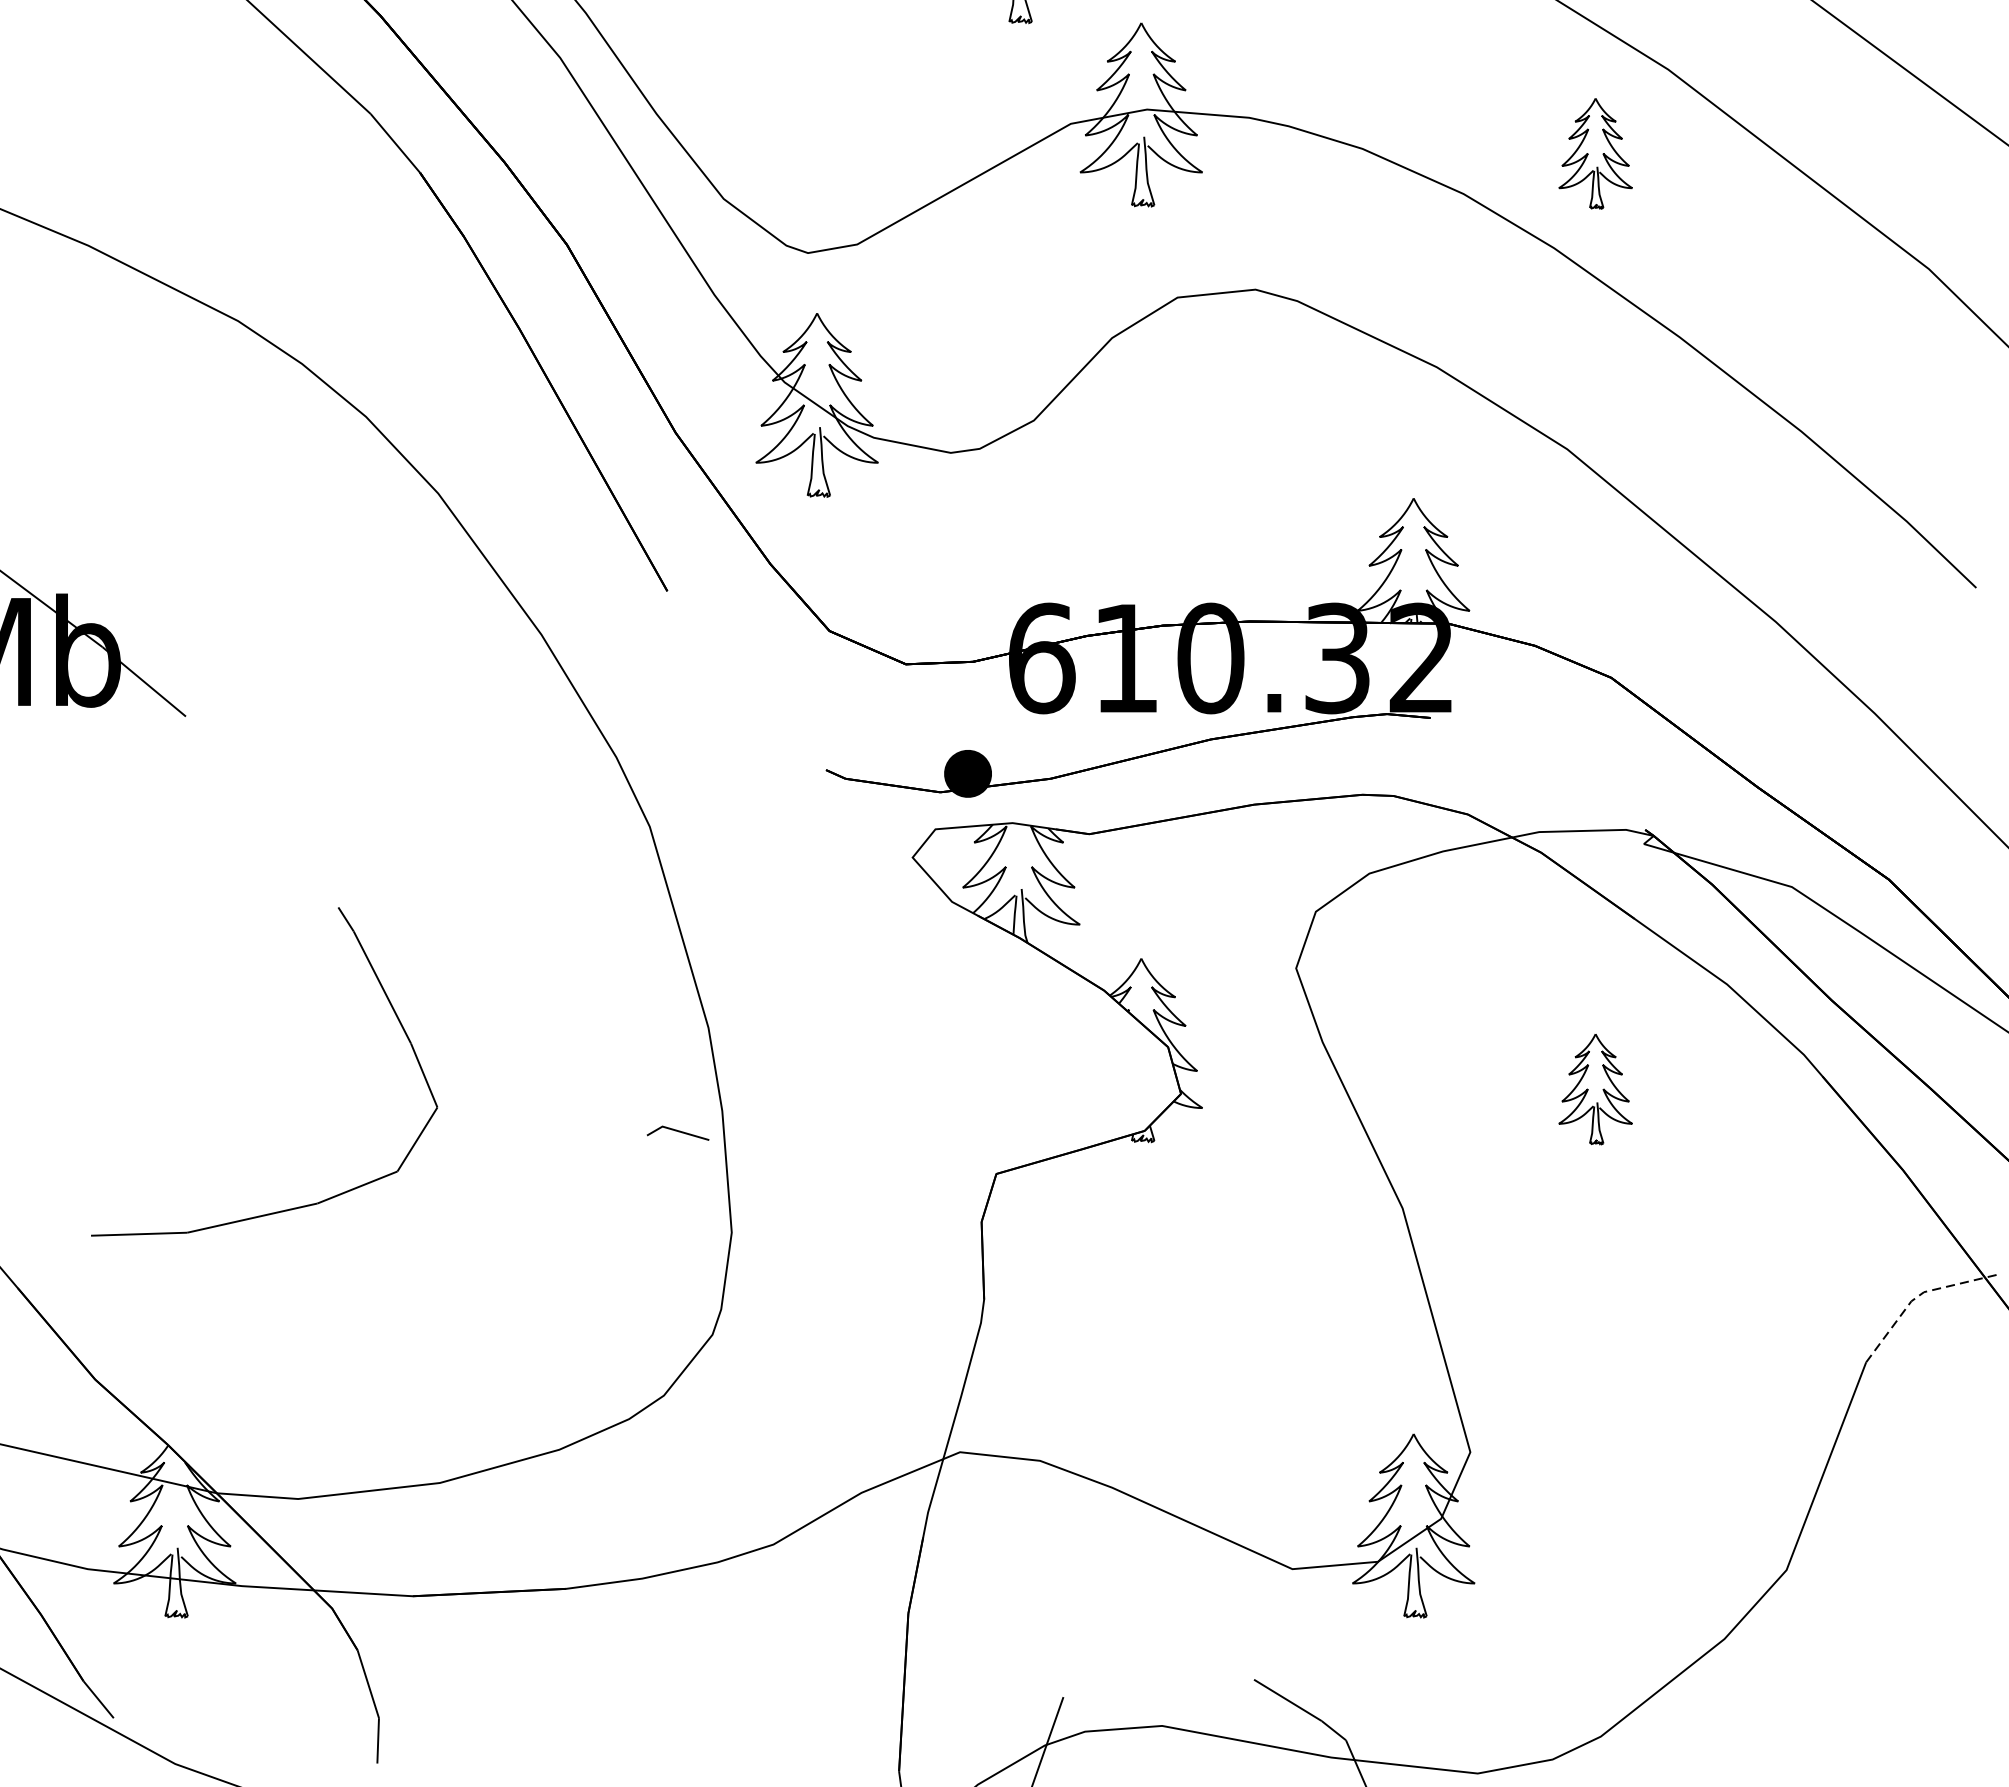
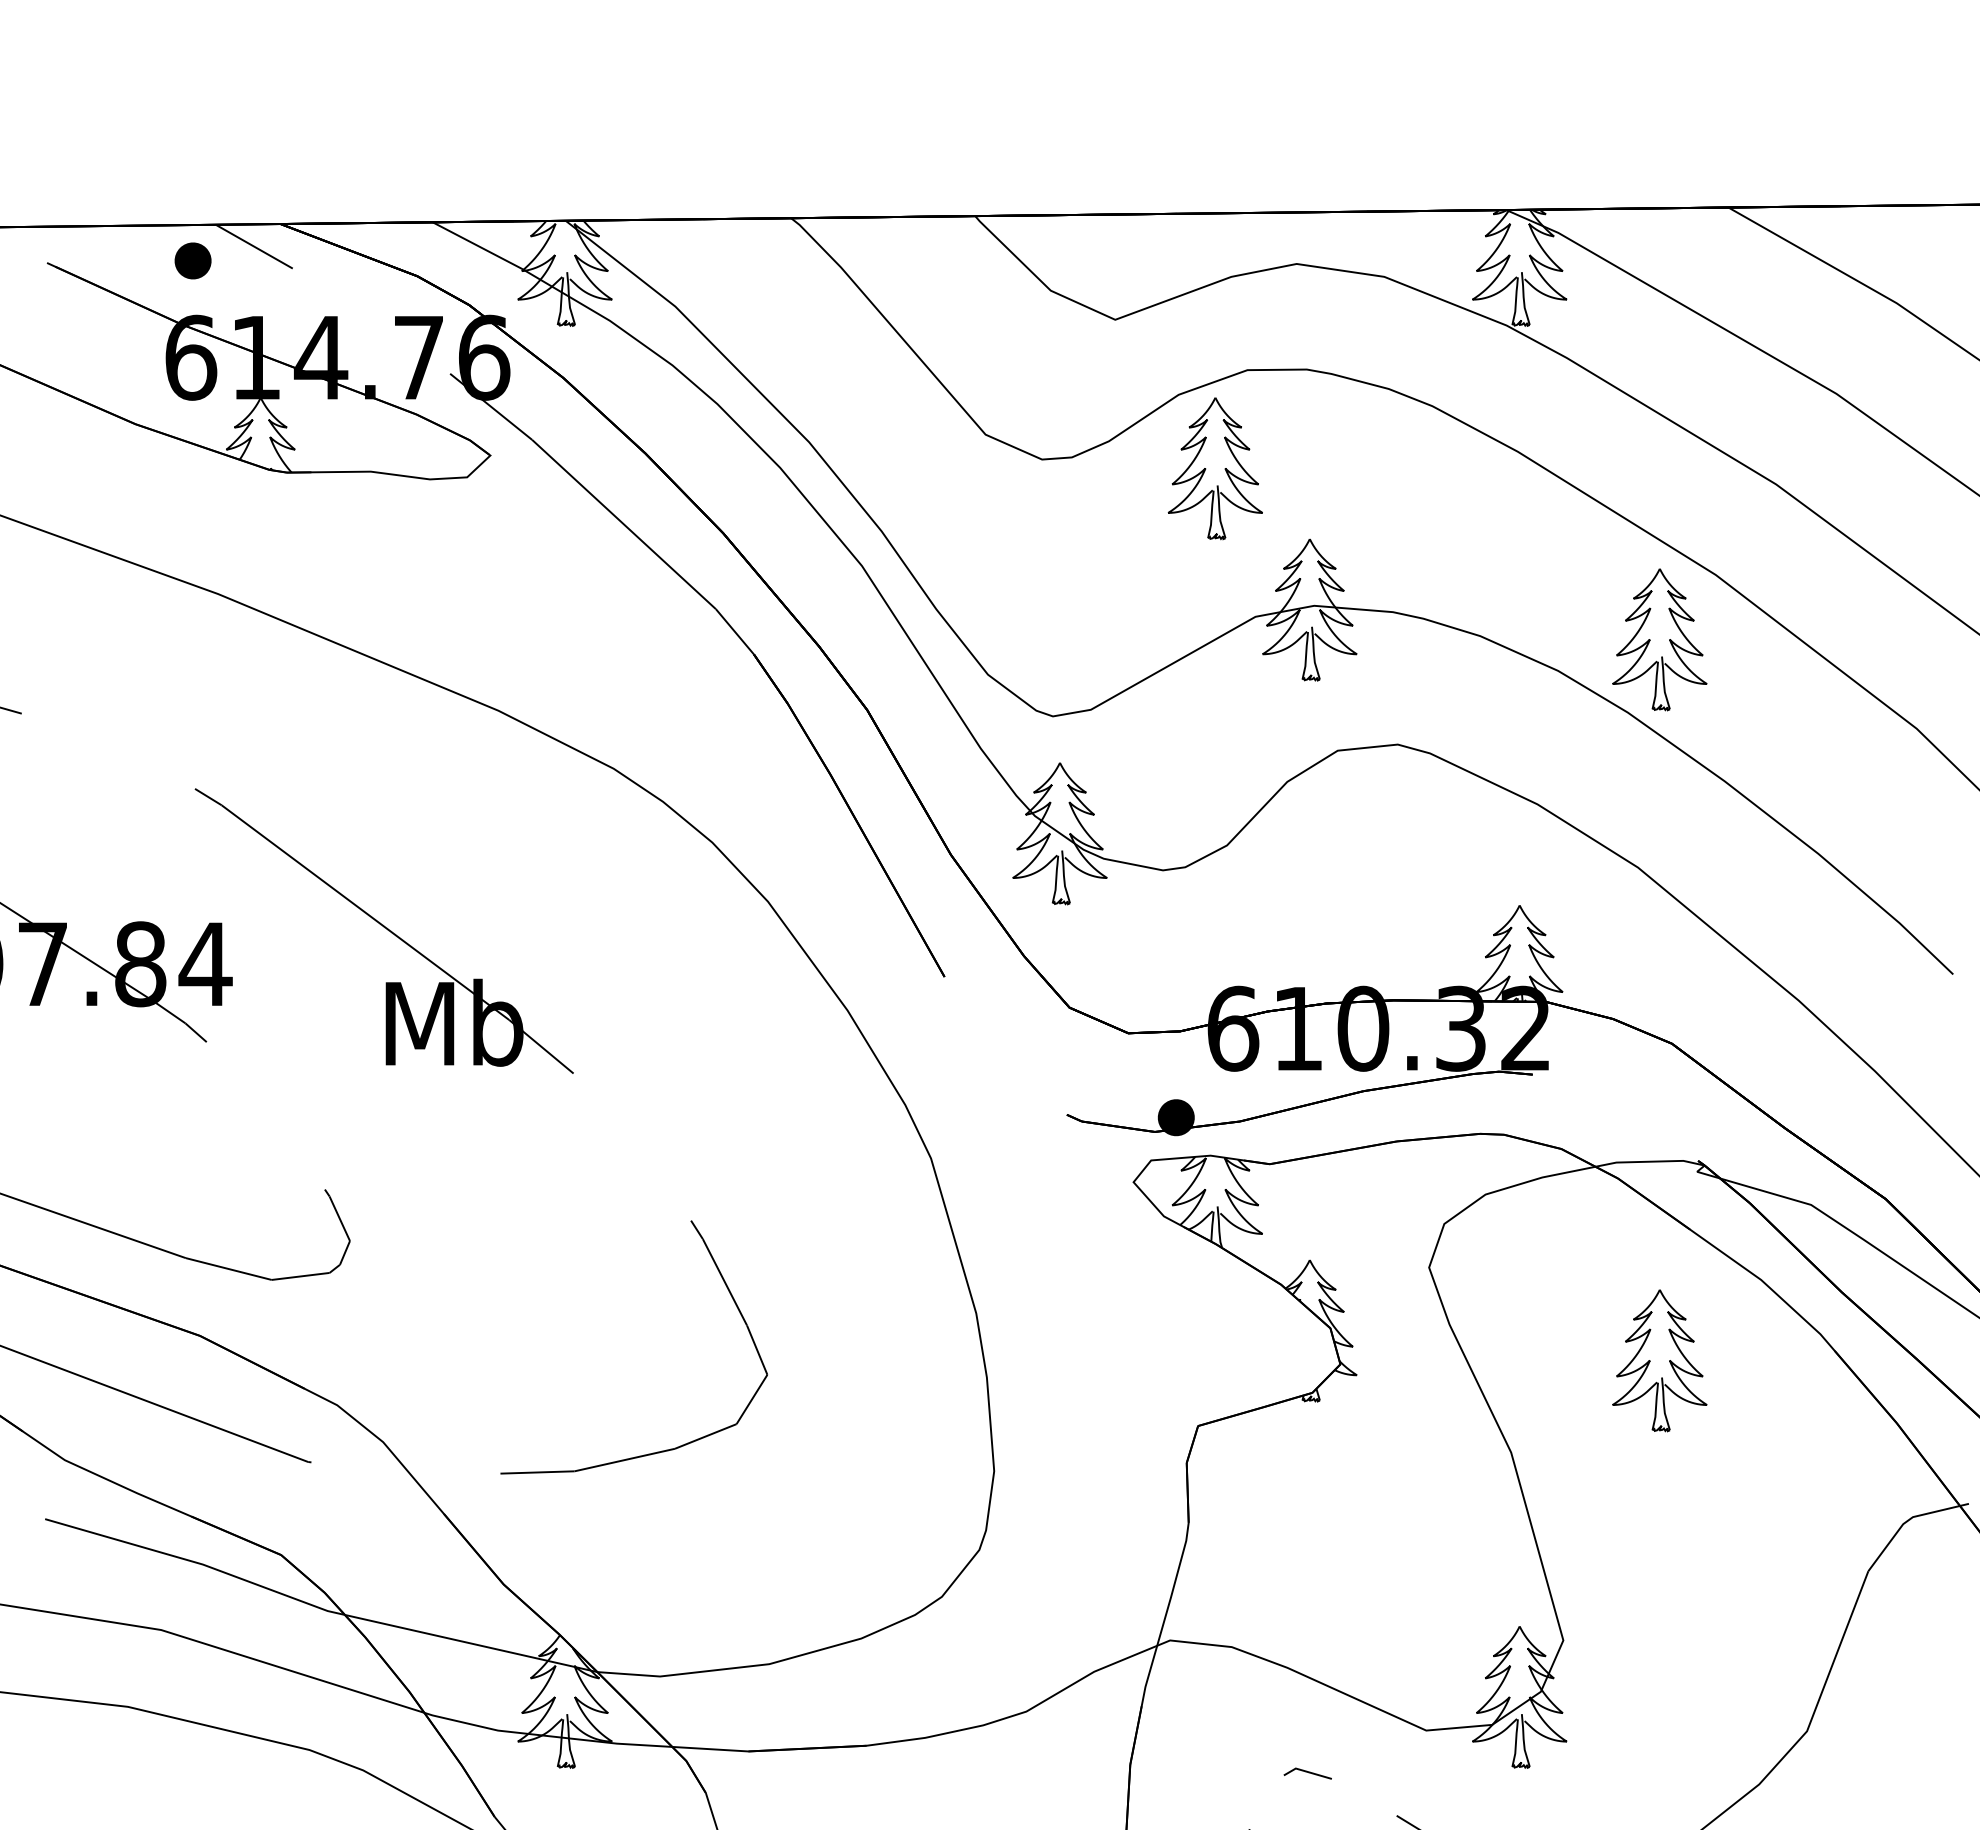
part: (1595, 153) -> (1659, 639), size x1.67
part: (1595, 1088) -> (1659, 1360), size x1.67
line: (677, 1131) -> (1307, 1772), moved
line: (1916, 1296) -> (1907, 1520), dashed -> solid

